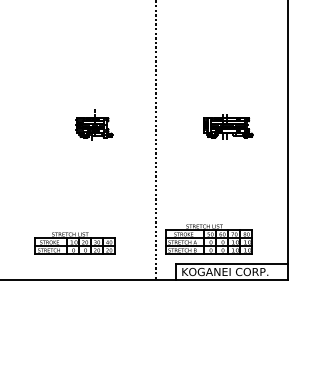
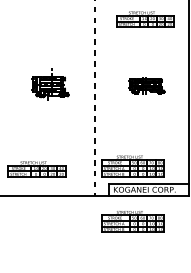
part: (225, 34) -> (144, 19), added
part: (94, 124) -> (50, 83), size x1.4
part: (208, 316) -> (132, 221), added

